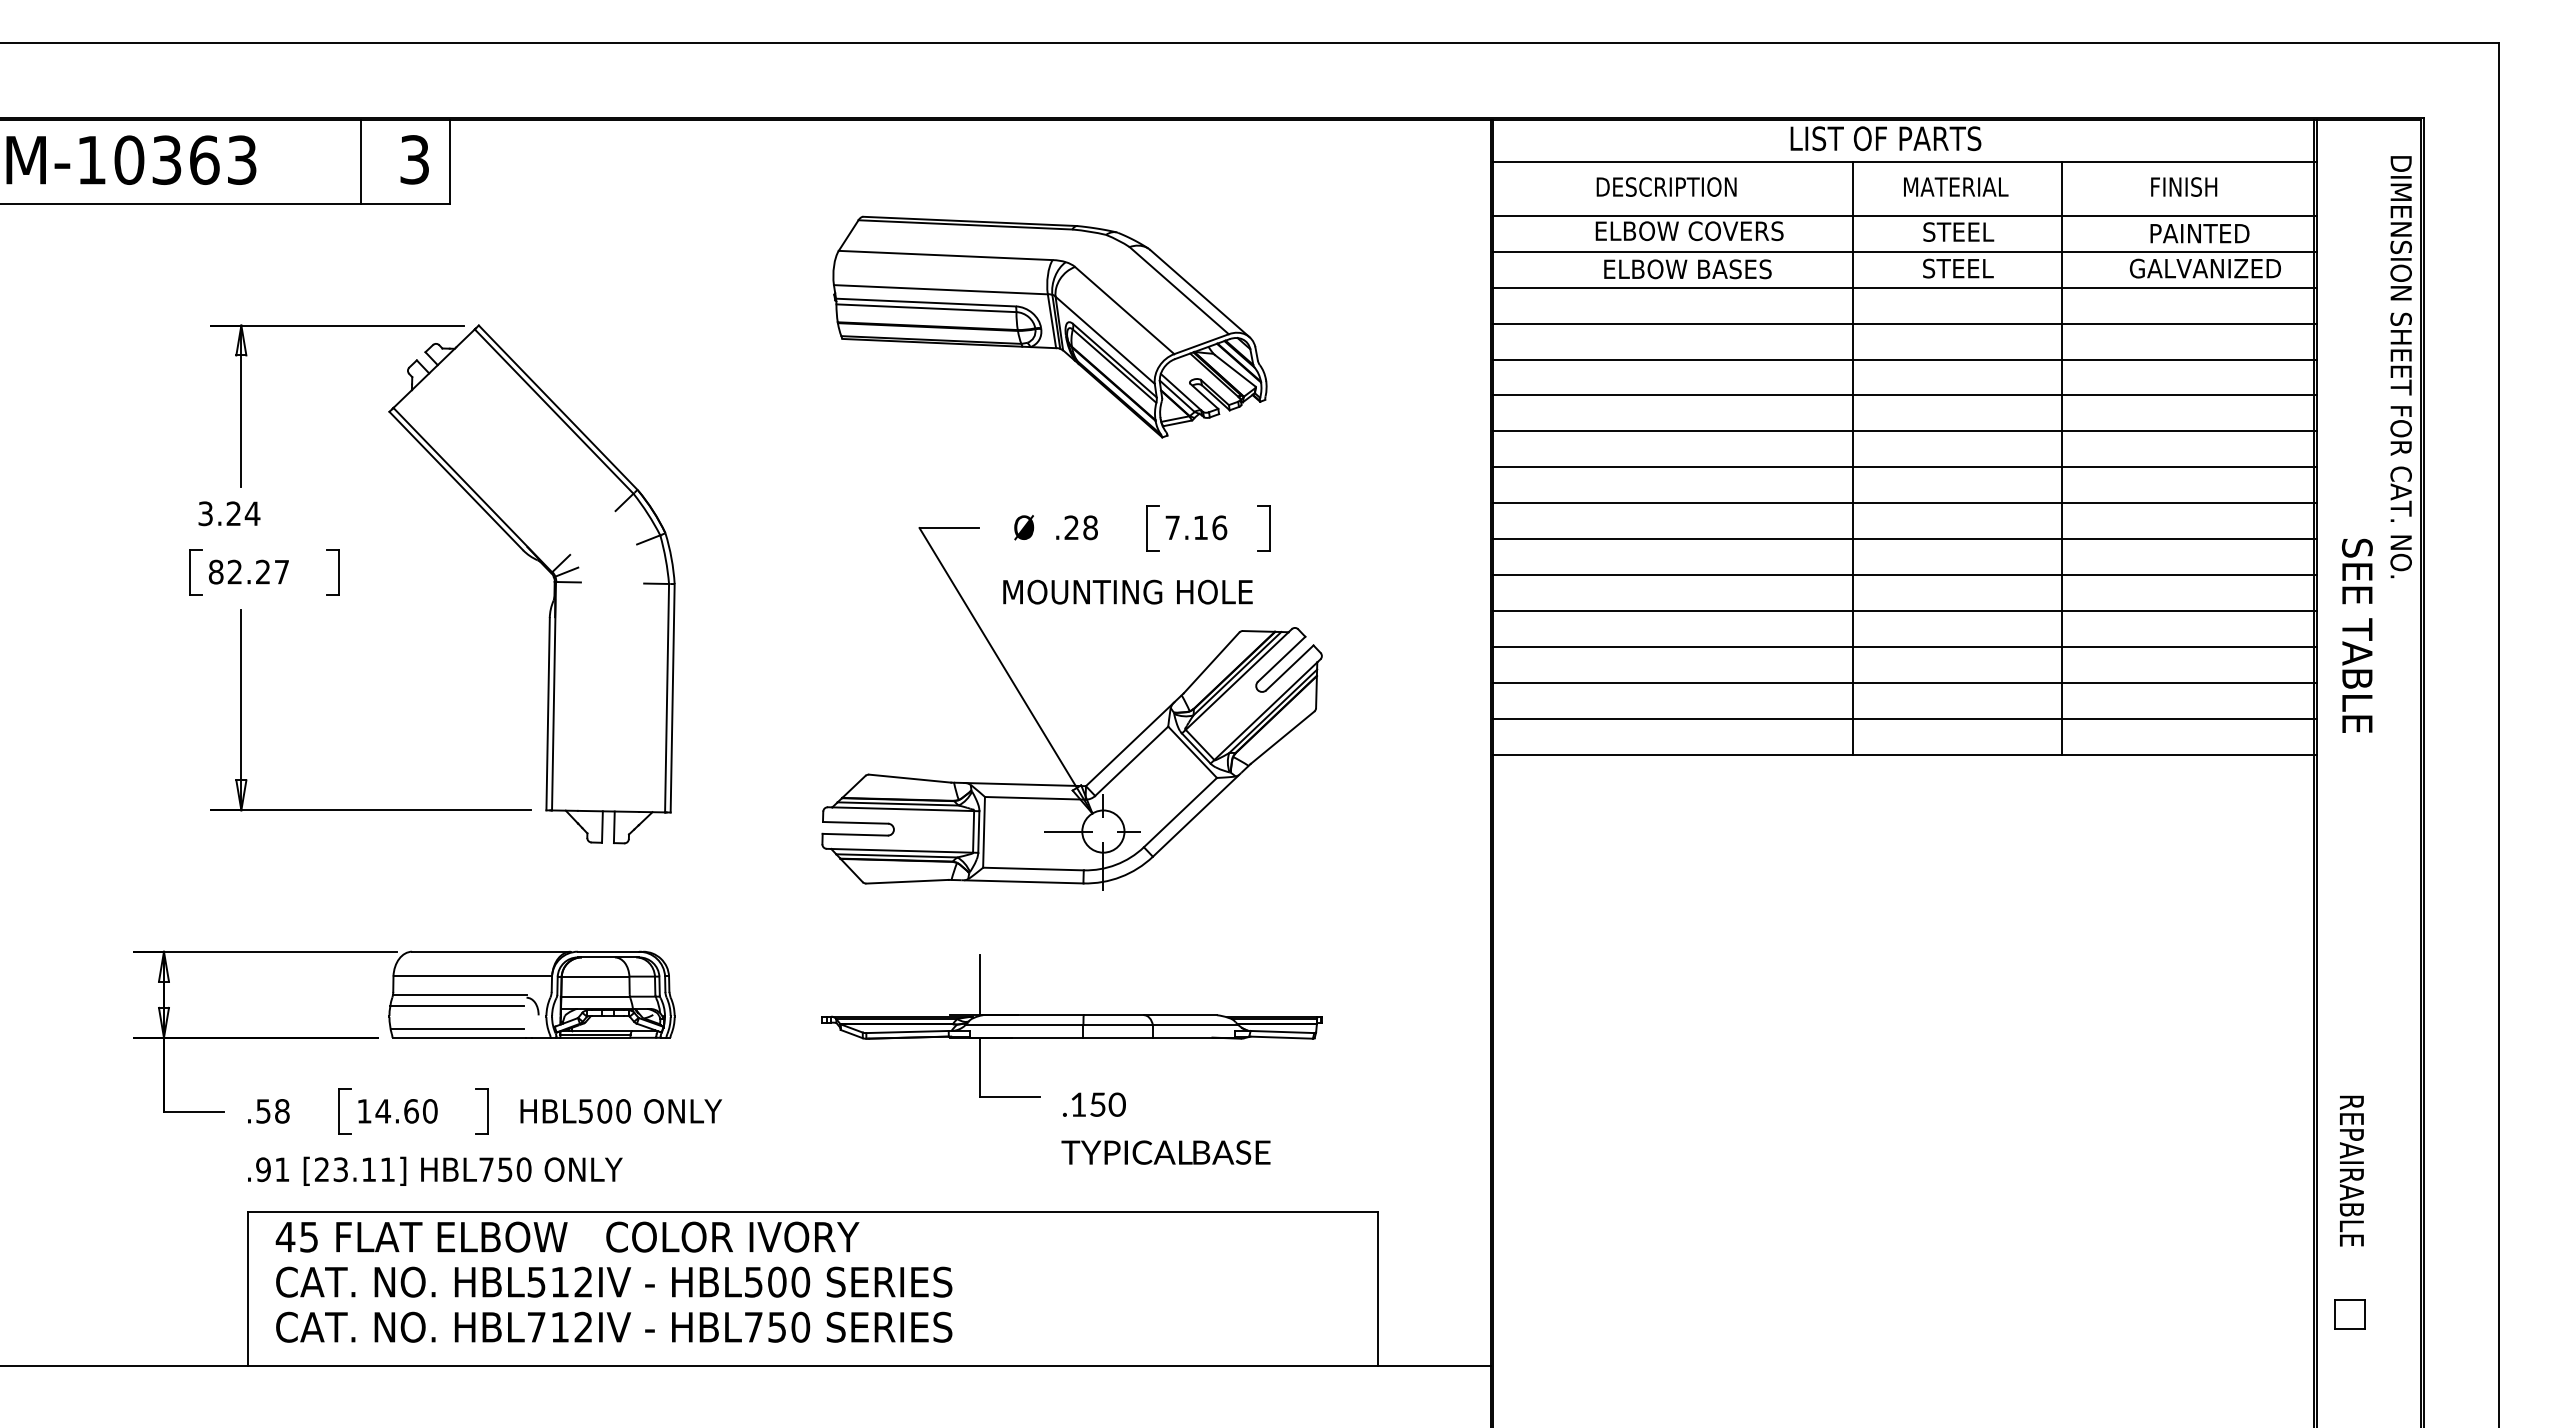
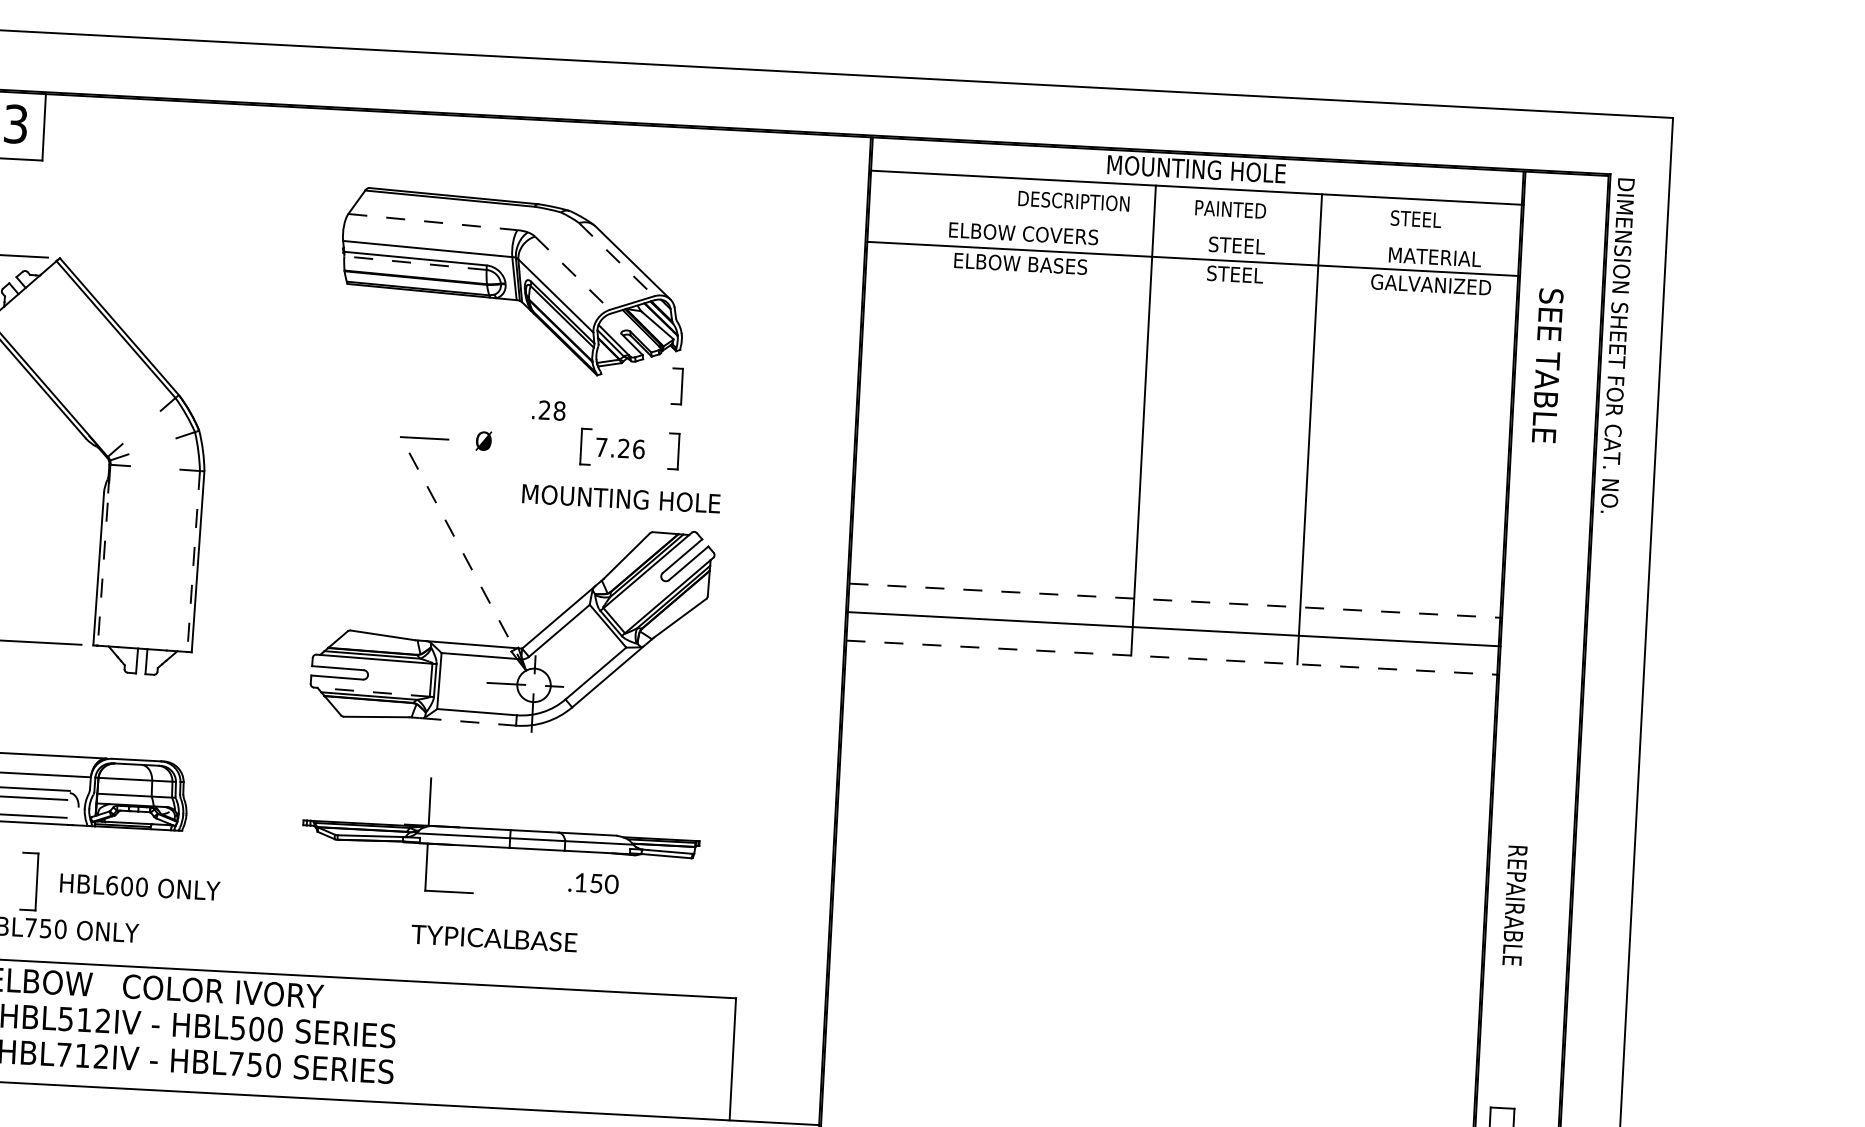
text: (1904, 138) -> (1197, 169), LIST OF PARTS -> MOUNTING HOLE
text: (1666, 186) -> (1073, 200), moved
text: (1957, 186) -> (1237, 209), MATERIAL -> PAINTED
text: (2183, 186) -> (1417, 218), FINISH -> STEEL
line: (1904, 215) -> (1194, 230), removed
text: (2209, 233) -> (1435, 257), PAINTED -> MATERIAL
line: (946, 255) -> (433, 222), solid -> dashed
line: (1904, 287) -> (1191, 287), removed
line: (1179, 291) -> (616, 260), solid -> dashed
line: (925, 308) -> (414, 263), solid -> dashed
line: (1125, 310) -> (573, 273), solid -> dashed
line: (1904, 323) -> (1190, 315), removed
line: (1904, 359) -> (1188, 344), removed
text: (2400, 367) -> (1617, 346), moved
line: (1904, 395) -> (1187, 372), removed
line: (1904, 431) -> (1185, 401), removed
part: (1263, 446) -> (676, 386), added
line: (1904, 467) -> (1184, 430), removed
line: (1904, 503) -> (1182, 458), removed
text: (1076, 527) -> (548, 410), moved
text: (1200, 527) -> (623, 448), 7.16 -> 7.26
line: (1904, 539) -> (1181, 487), removed
line: (1904, 575) -> (1179, 515), removed
text: (1127, 591) -> (621, 498), moved
line: (1904, 610) -> (1178, 543), removed
text: (2357, 635) -> (1547, 365), moved
line: (1904, 646) -> (1176, 571), removed
line: (1006, 670) -> (463, 553), solid -> dashed
line: (1905, 682) -> (1176, 600), solid -> dashed
line: (554, 696) -> (104, 555), solid -> dashed
line: (667, 698) -> (193, 561), solid -> dashed
line: (1905, 754) -> (1173, 657), solid -> dashed
line: (902, 850) -> (373, 692), solid -> dashed
line: (1024, 881) -> (469, 721), solid -> dashed
text: (1094, 1104) -> (593, 883), moved
part: (481, 1111) -> (29, 881), size x1.6
text: (585, 1111) -> (111, 885), HBL500 -> HBL600
text: (1165, 1152) -> (493, 938), moved
text: (2351, 1170) -> (1514, 905), moved

